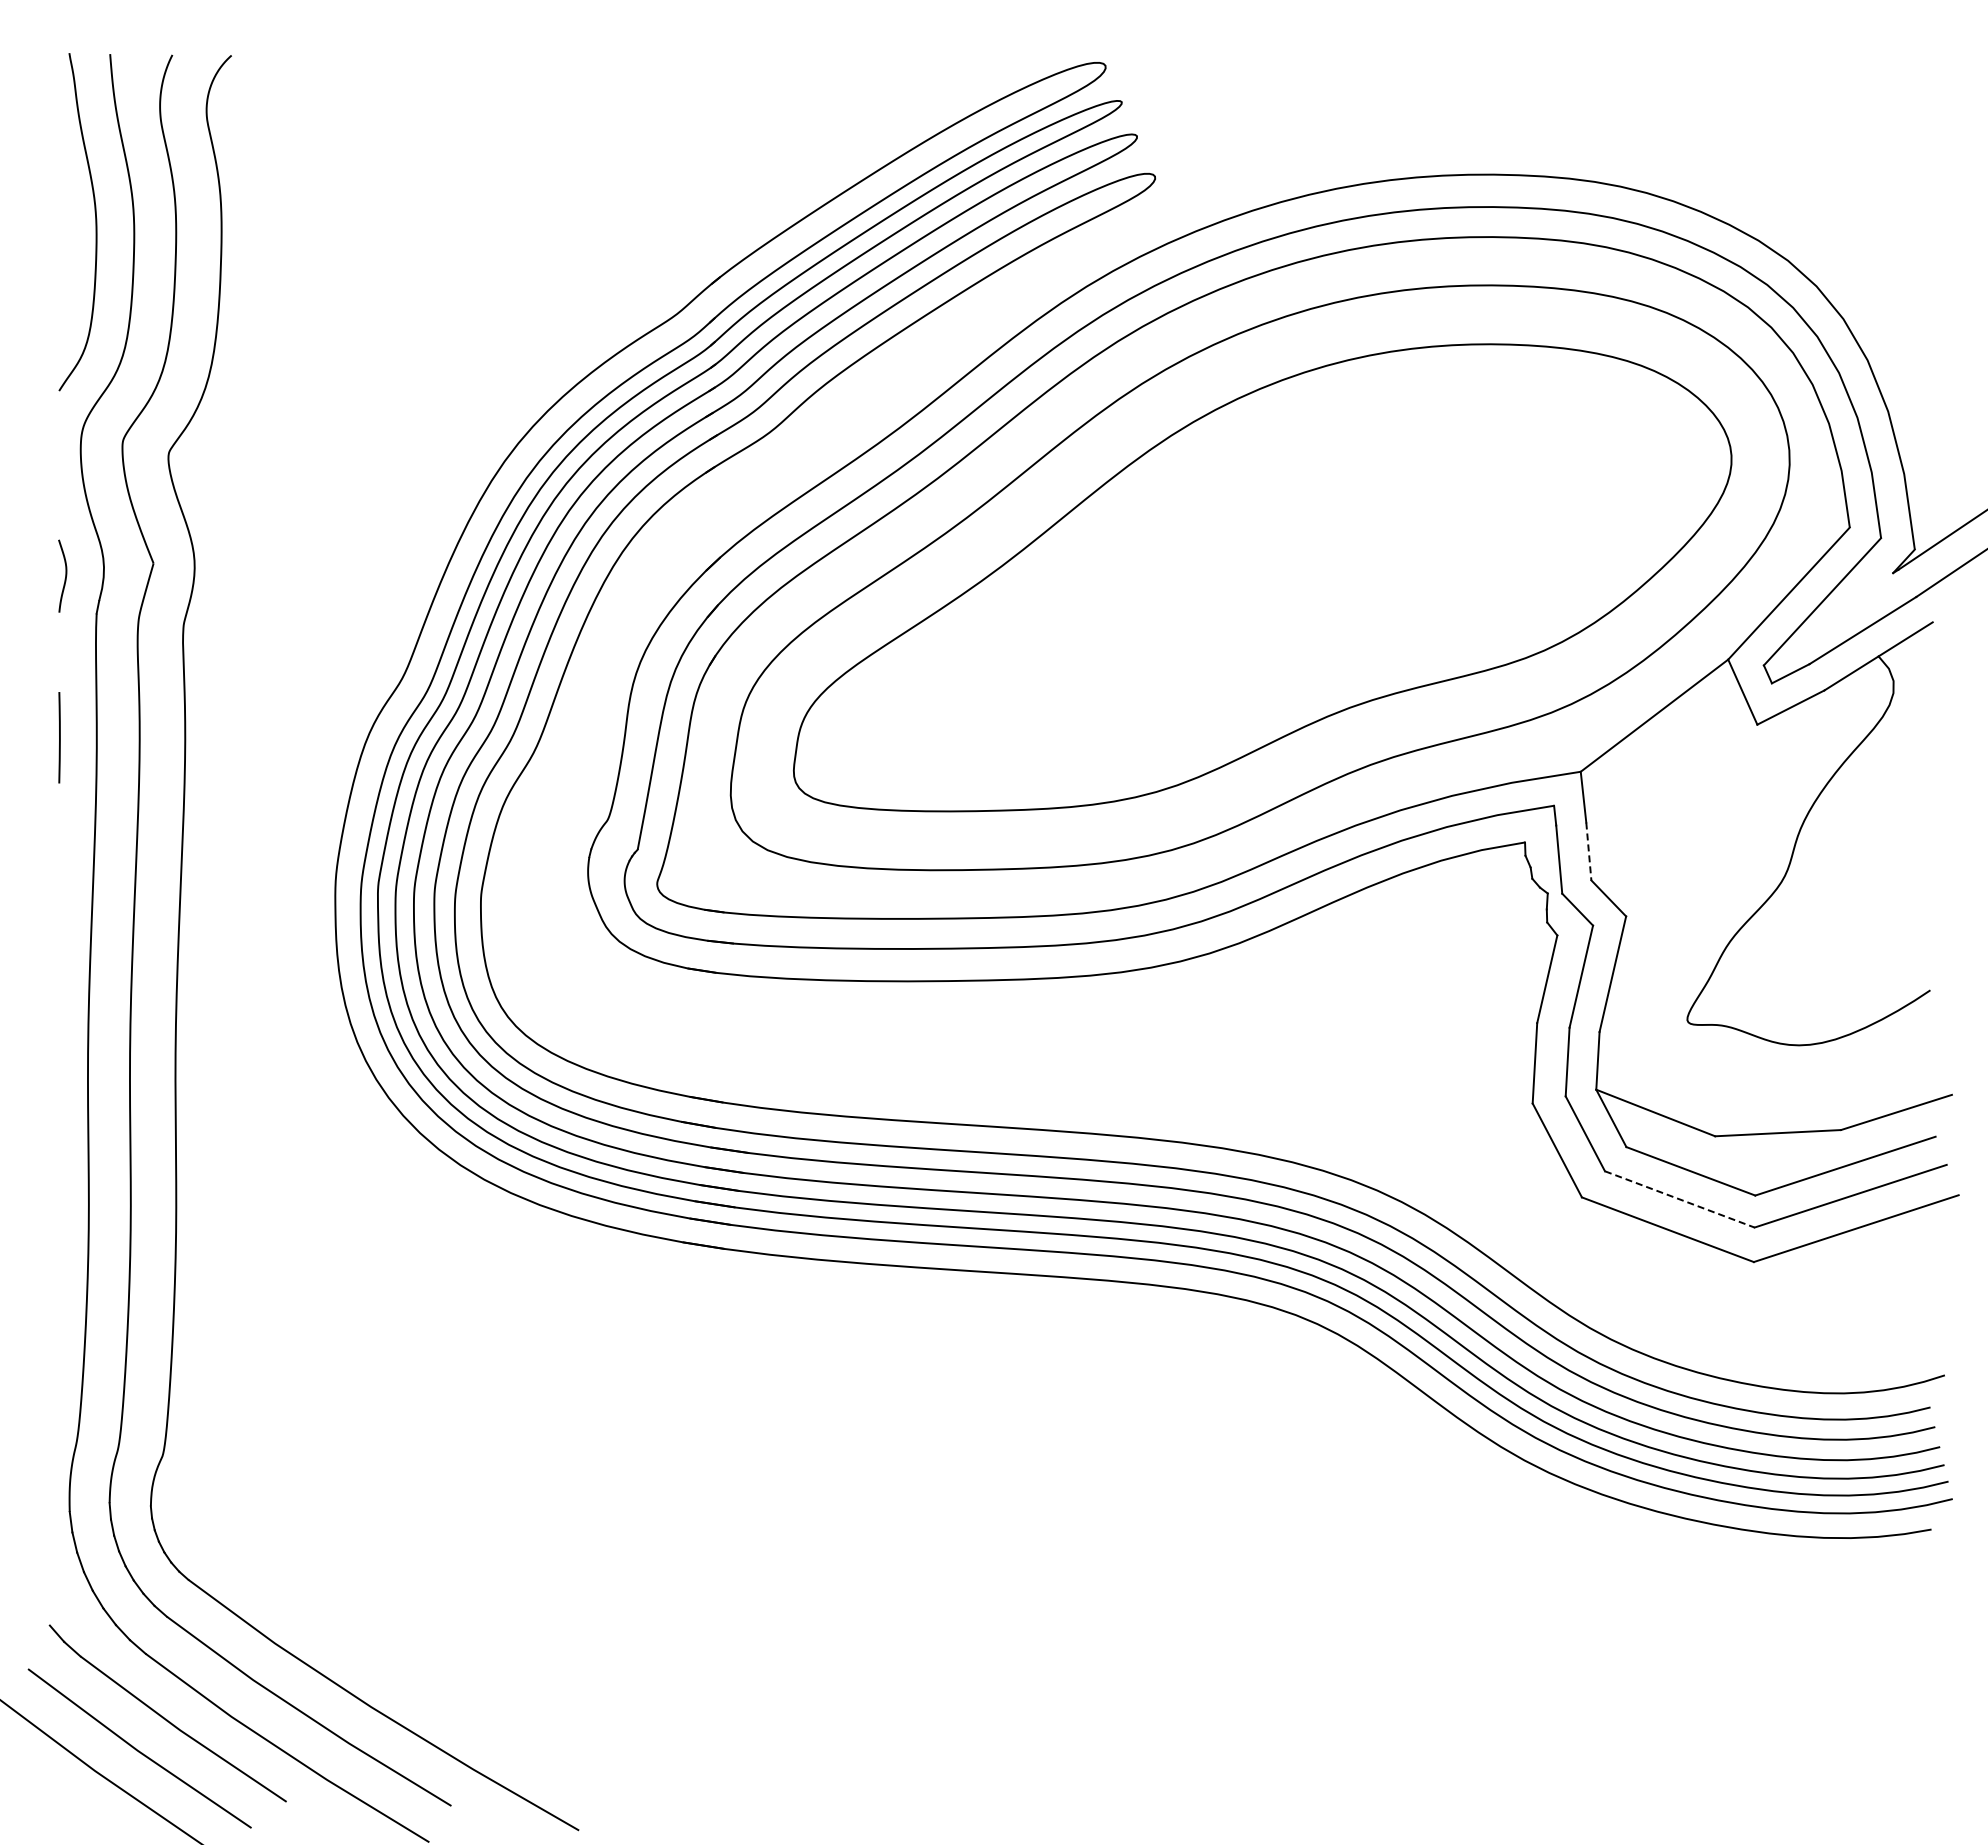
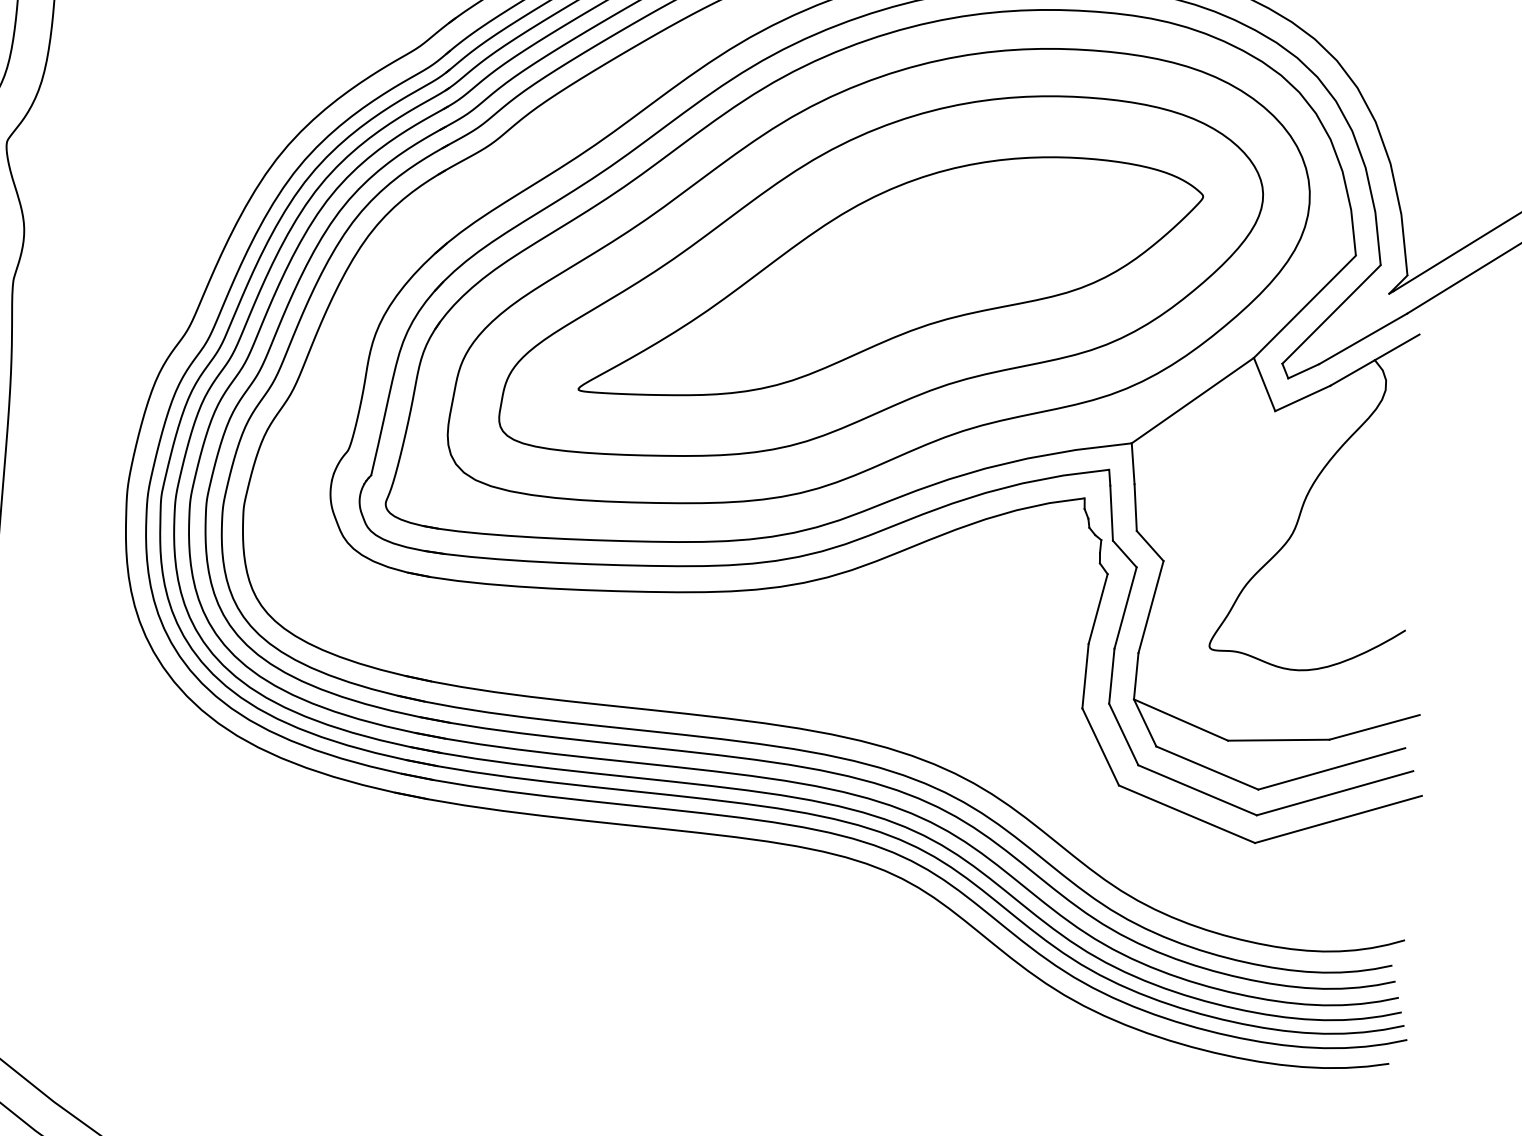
part: (1273, 577) -> (891, 277), added
line: (1588, 851) -> (1135, 507), dashed -> solid
line: (1679, 1199) -> (1197, 790), dashed -> solid

